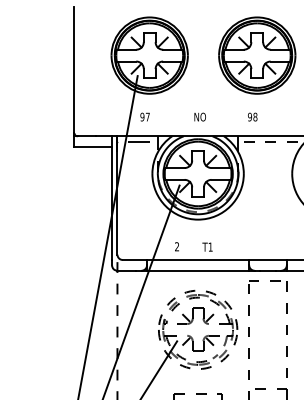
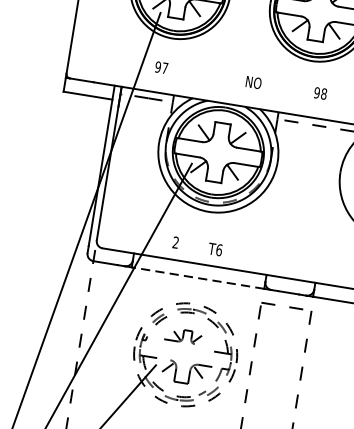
text: (199, 116) -> (253, 81), moved
text: (252, 116) -> (320, 92), moved
text: (210, 246) -> (219, 249), T1 -> T6
line: (197, 270) -> (197, 277), solid -> dashed
part: (195, 315) -> (185, 335), size x0.6

